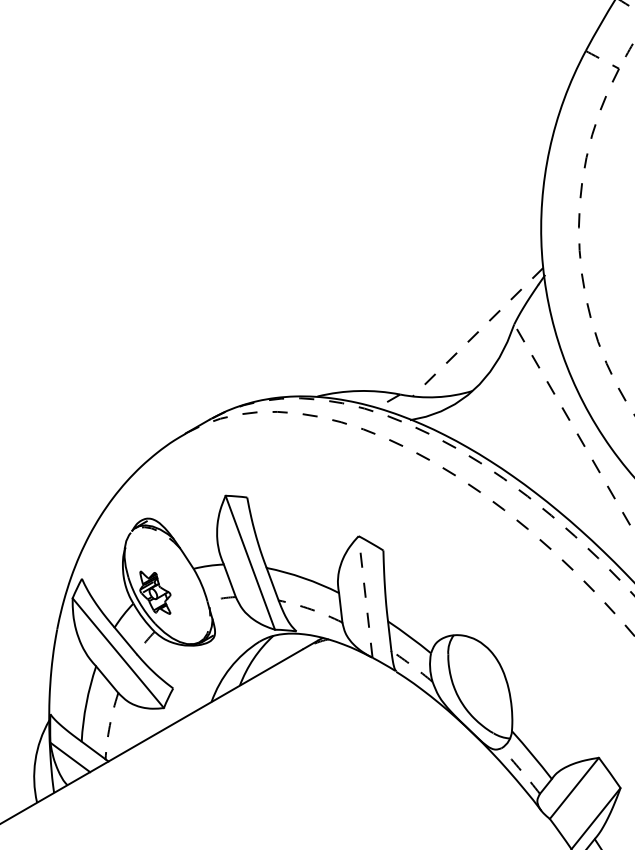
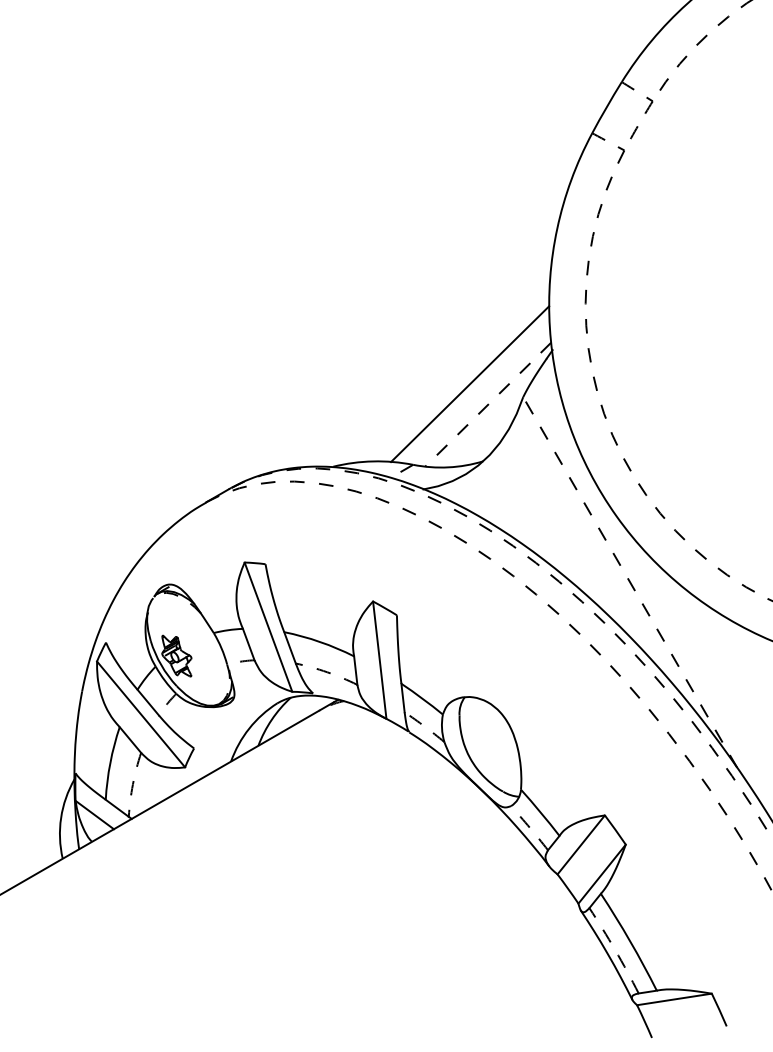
line: (459, 311) -> (470, 384), added
line: (365, 596) -> (379, 659), dashed -> solid

